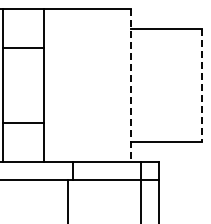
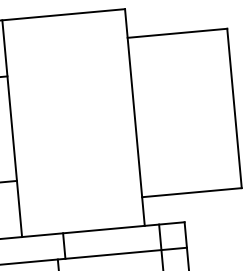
line: (131, 85) -> (135, 117), dashed -> solid
line: (201, 85) -> (234, 108), dashed -> solid

